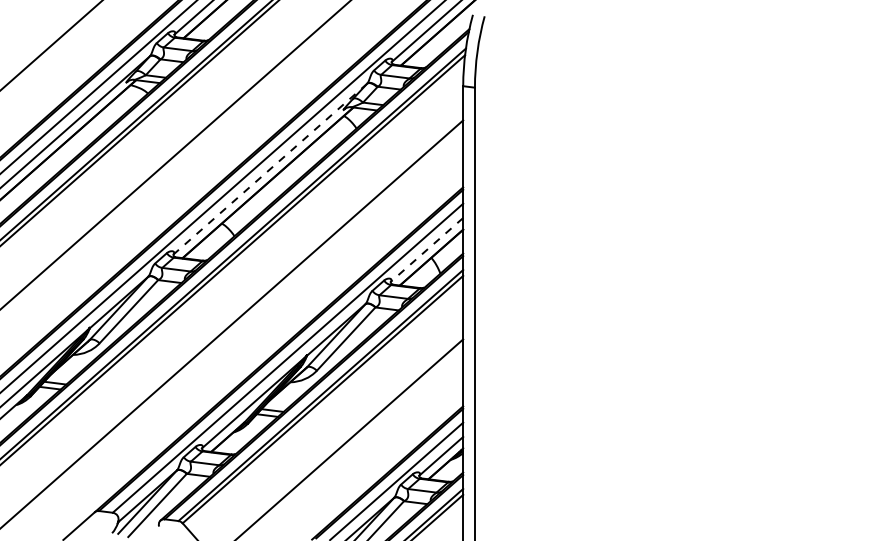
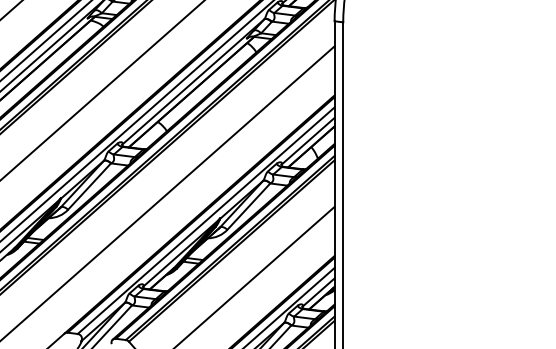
line: (269, 169) -> (192, 82), dashed -> solid
line: (426, 250) -> (307, 141), dashed -> solid

